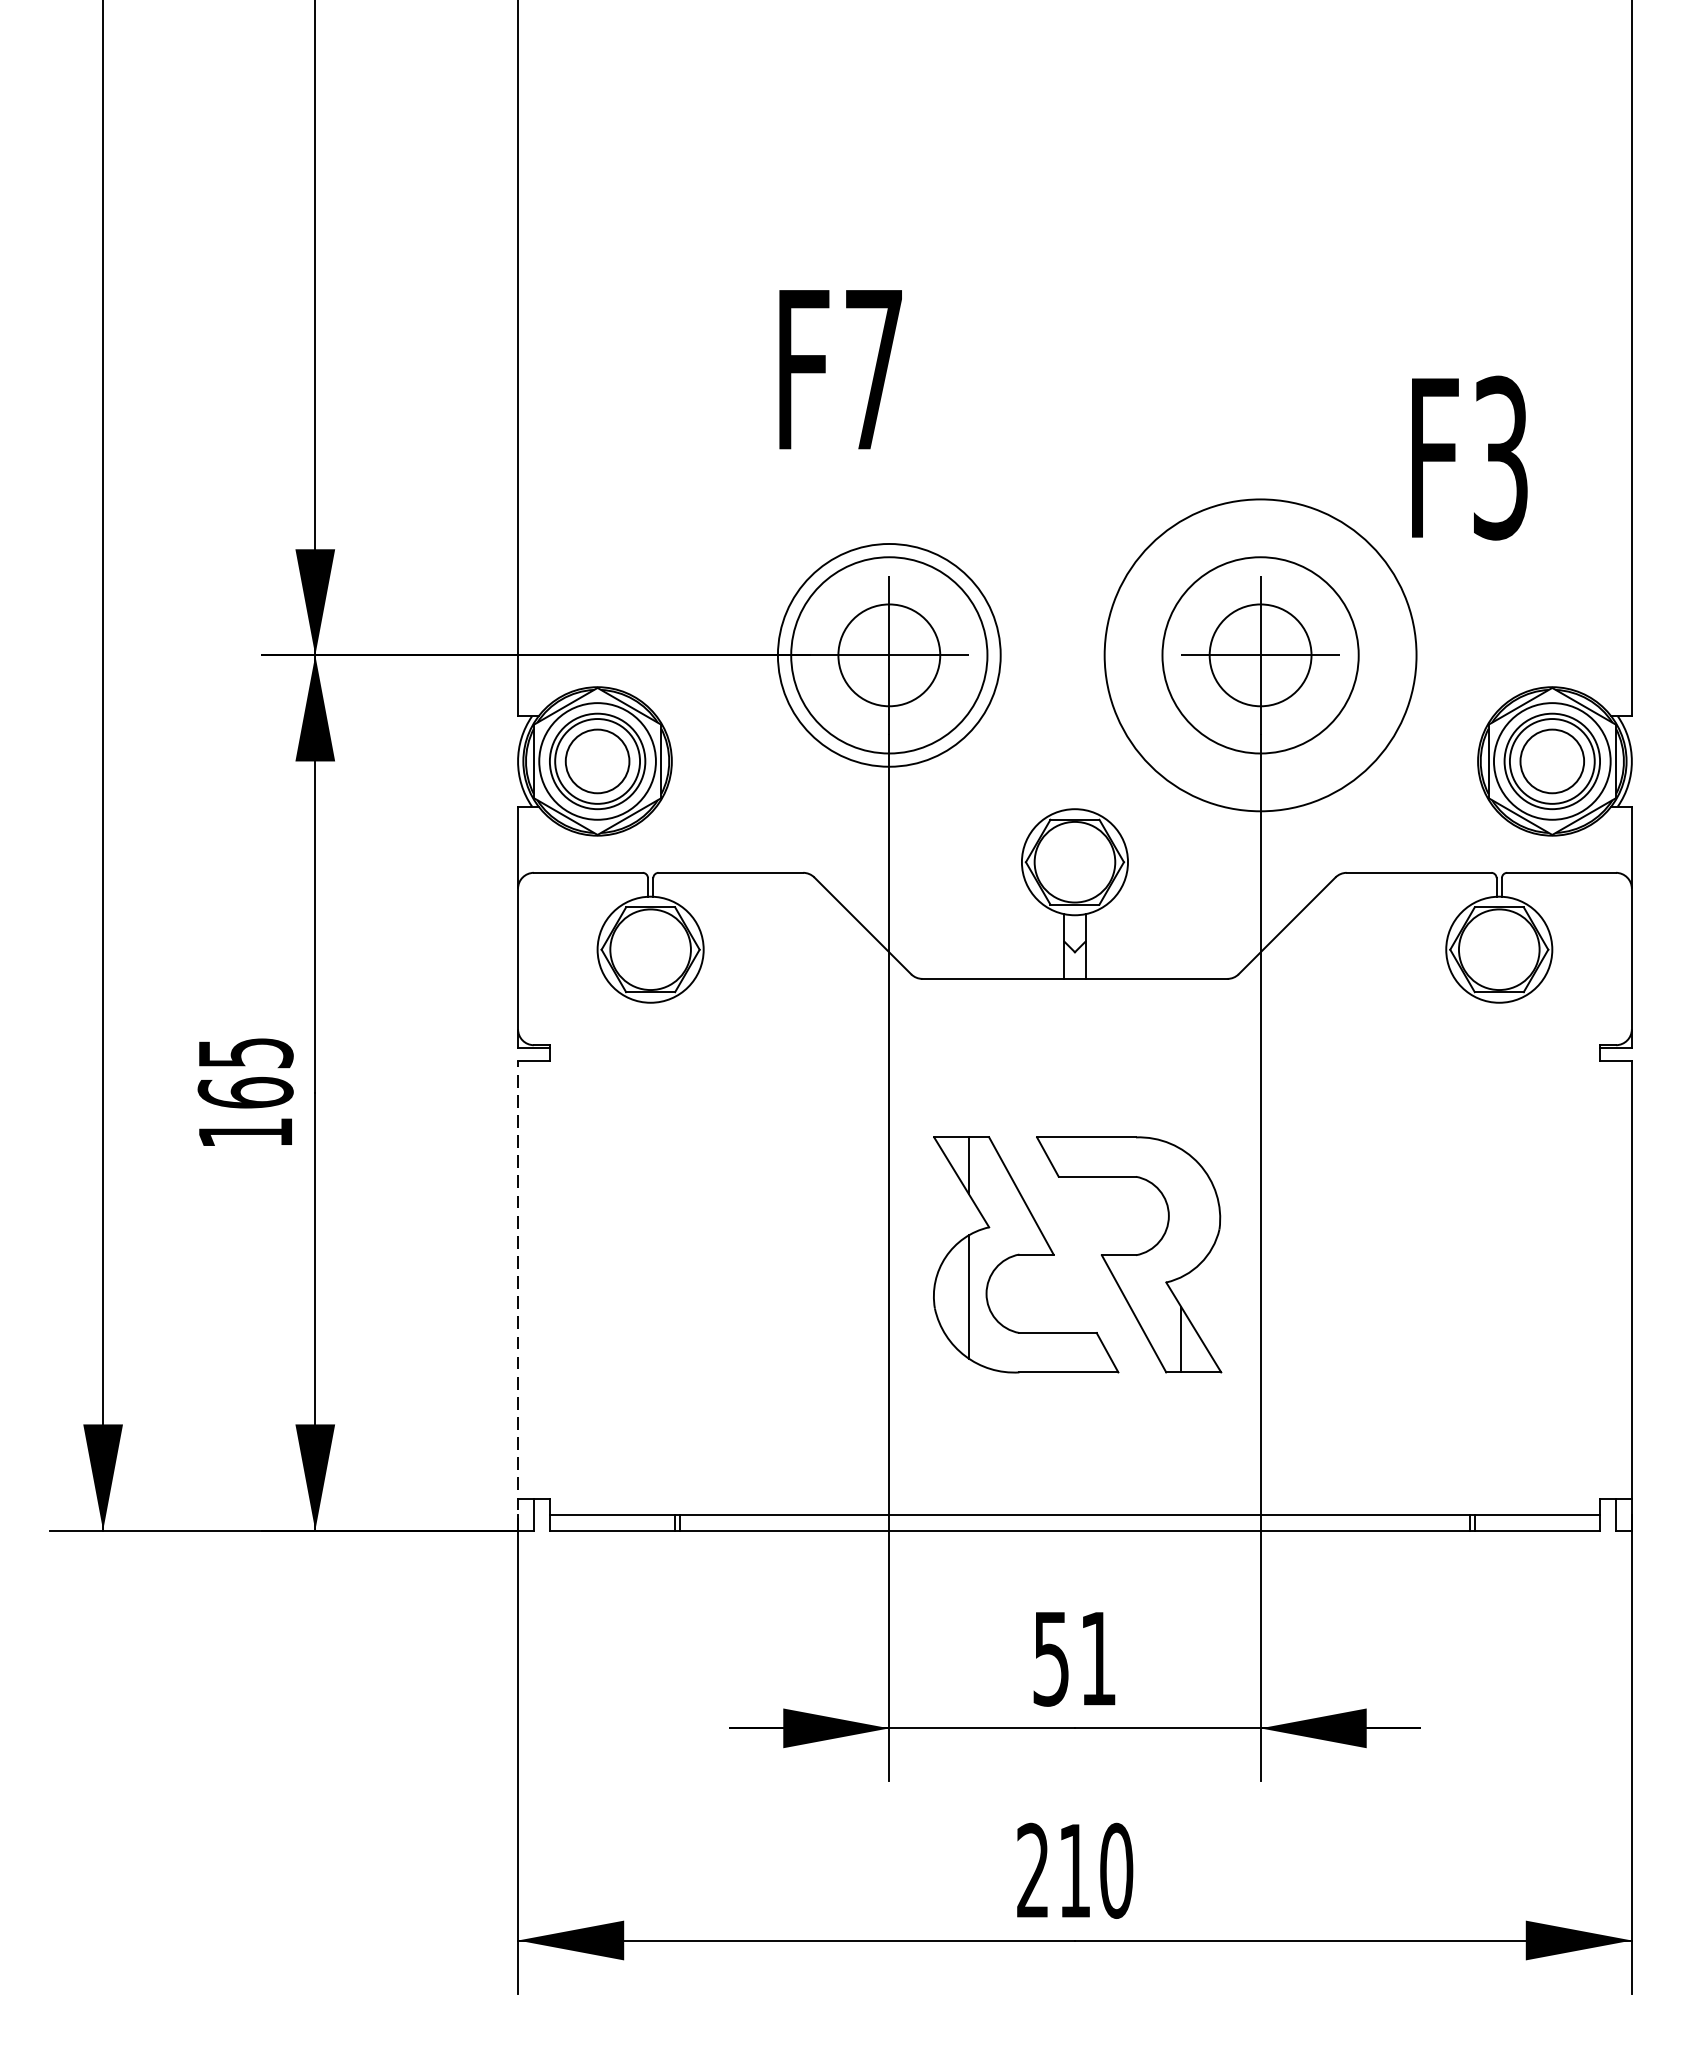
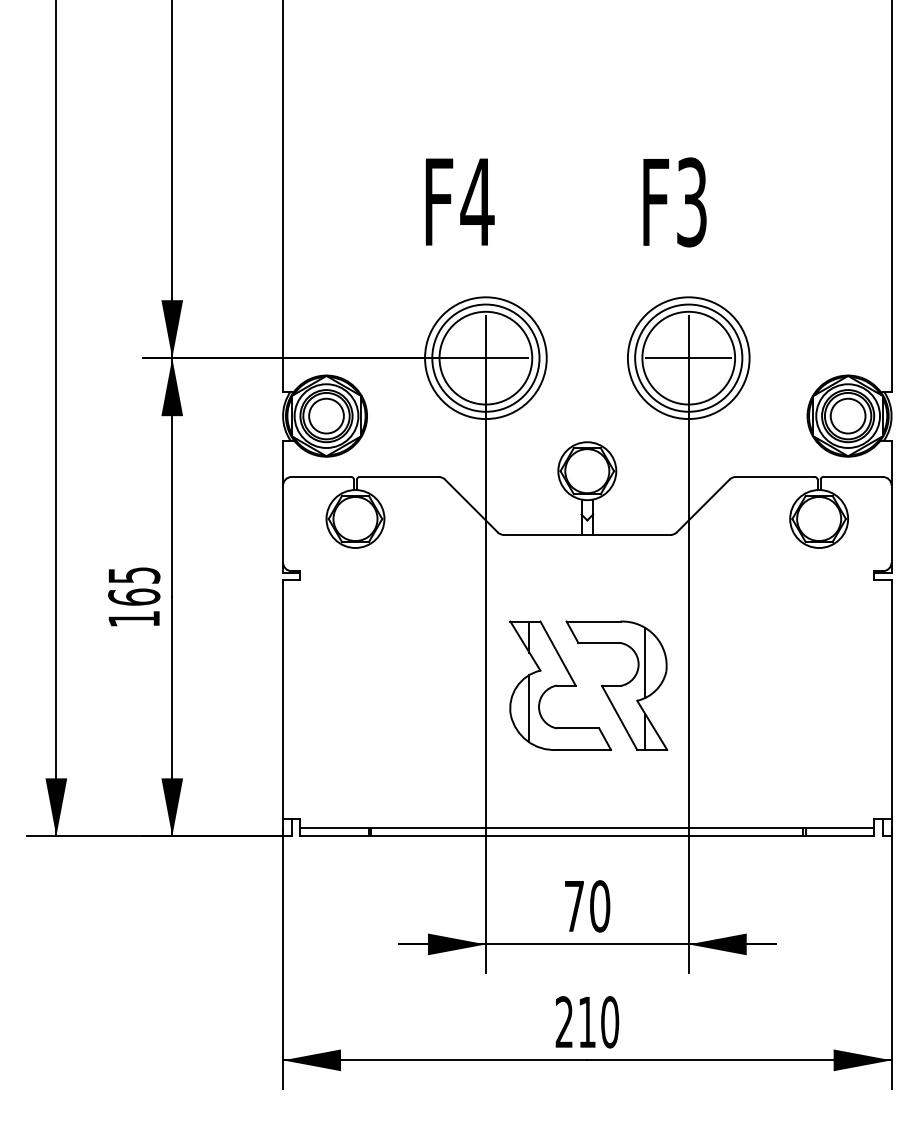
text: (873, 368) -> (477, 201), F7 -> F4
text: (1468, 458) -> (674, 202), moved
circle: (888, 654) -> (485, 357), size x1.67
circle: (1260, 654) -> (688, 357), size x1.67
circle: (1260, 655) -> (688, 358), size x0.71
line: (1181, 1212) -> (645, 662), added
line: (518, 1294) -> (283, 707), dashed -> solid
text: (1075, 1658) -> (587, 906), 51 -> 70

